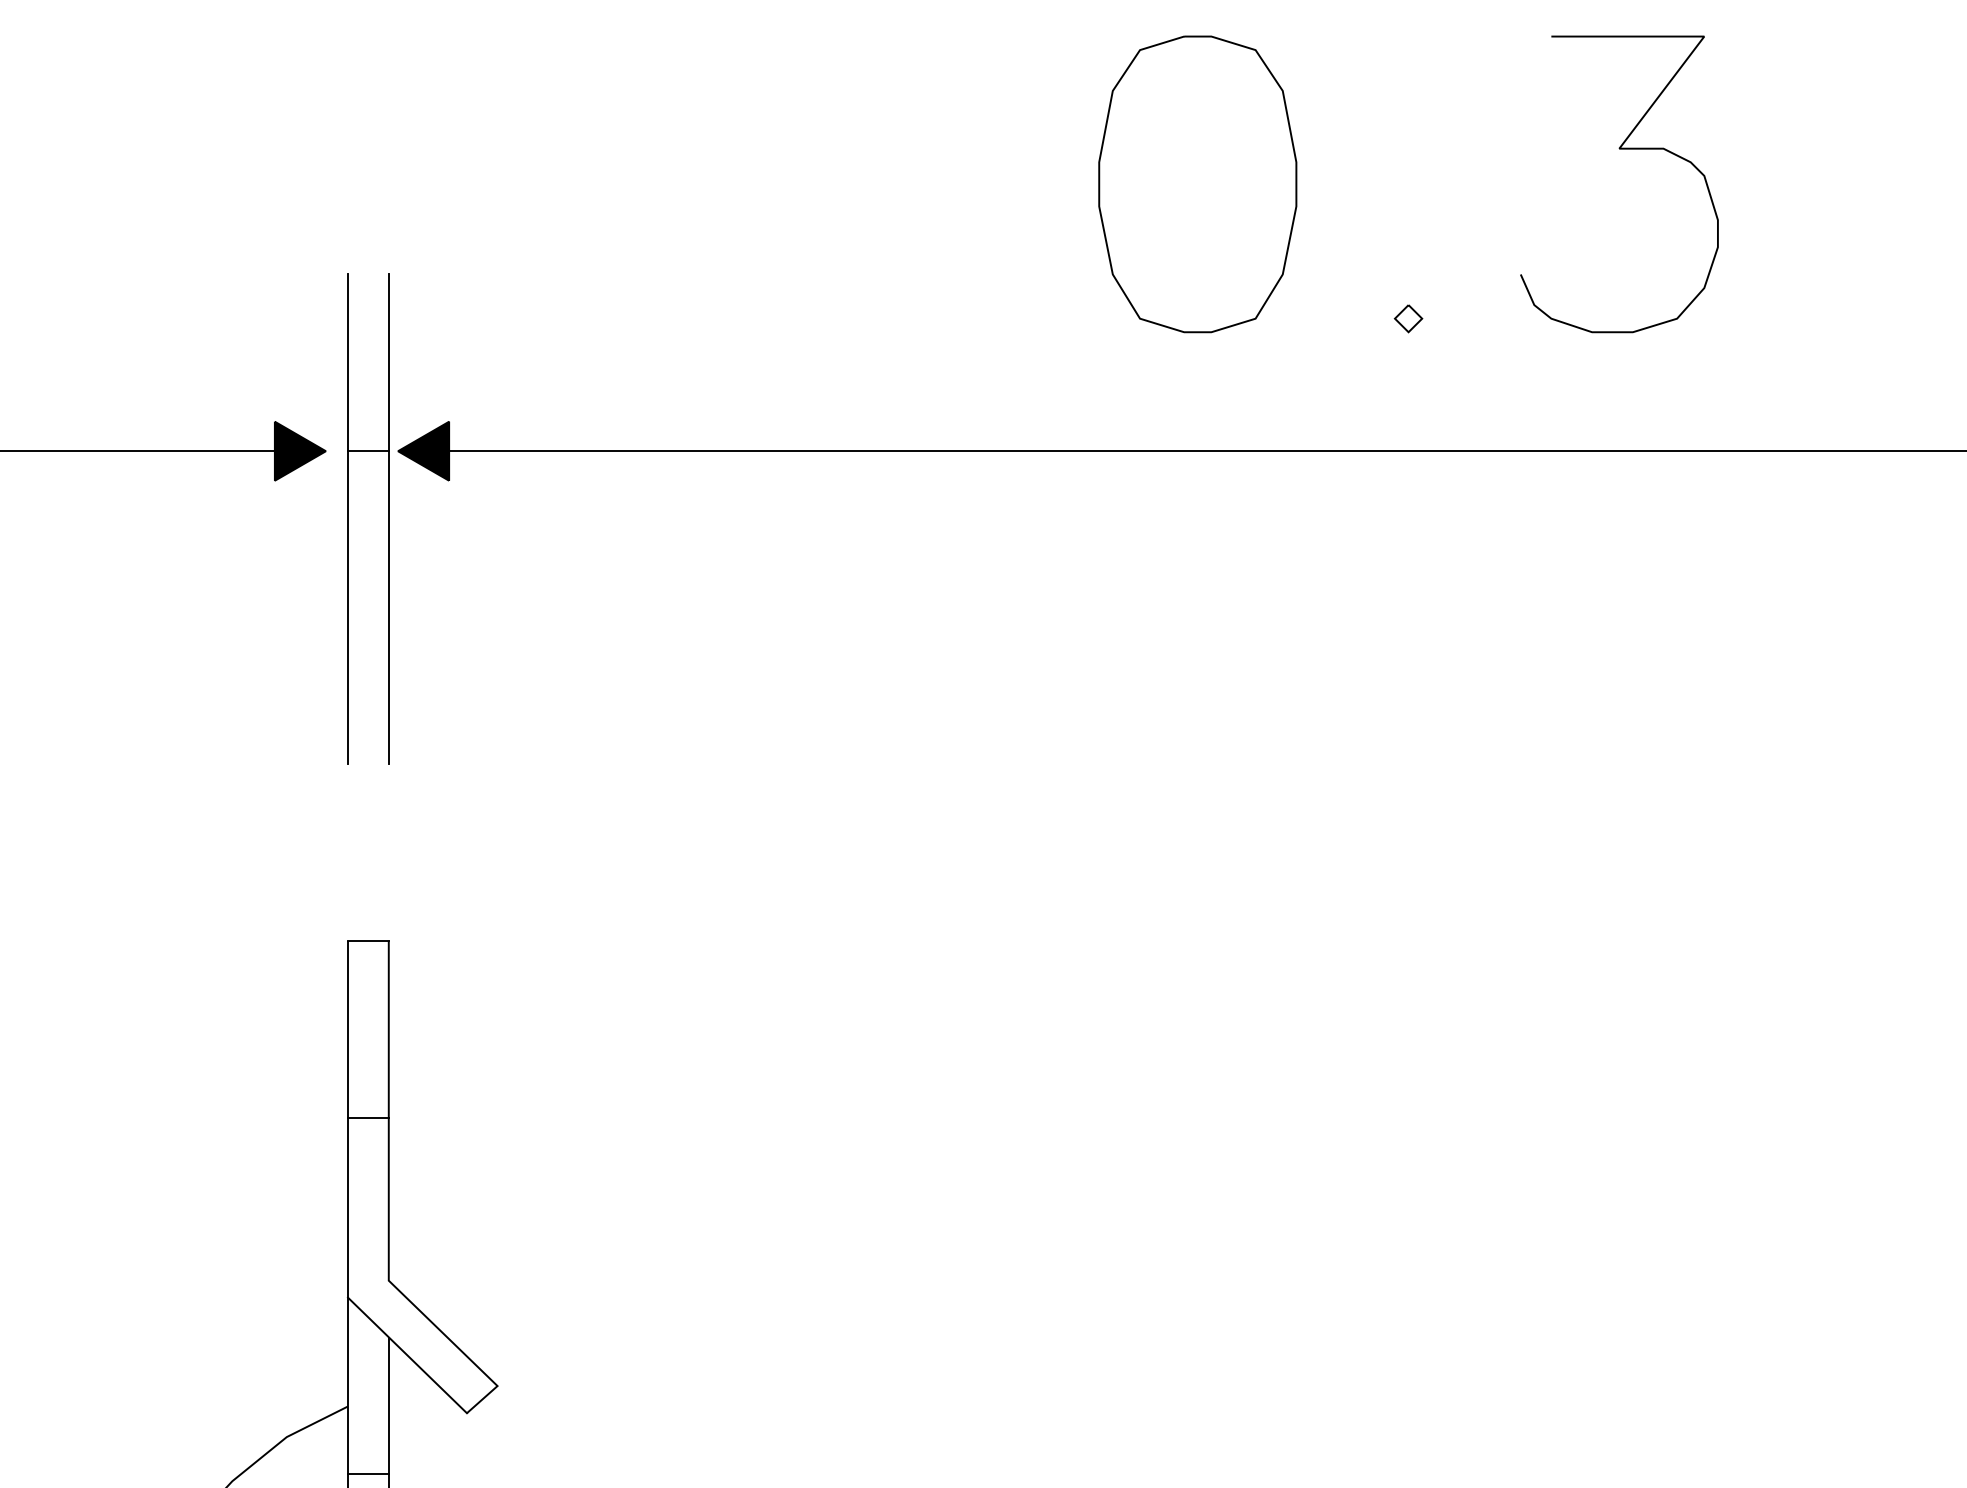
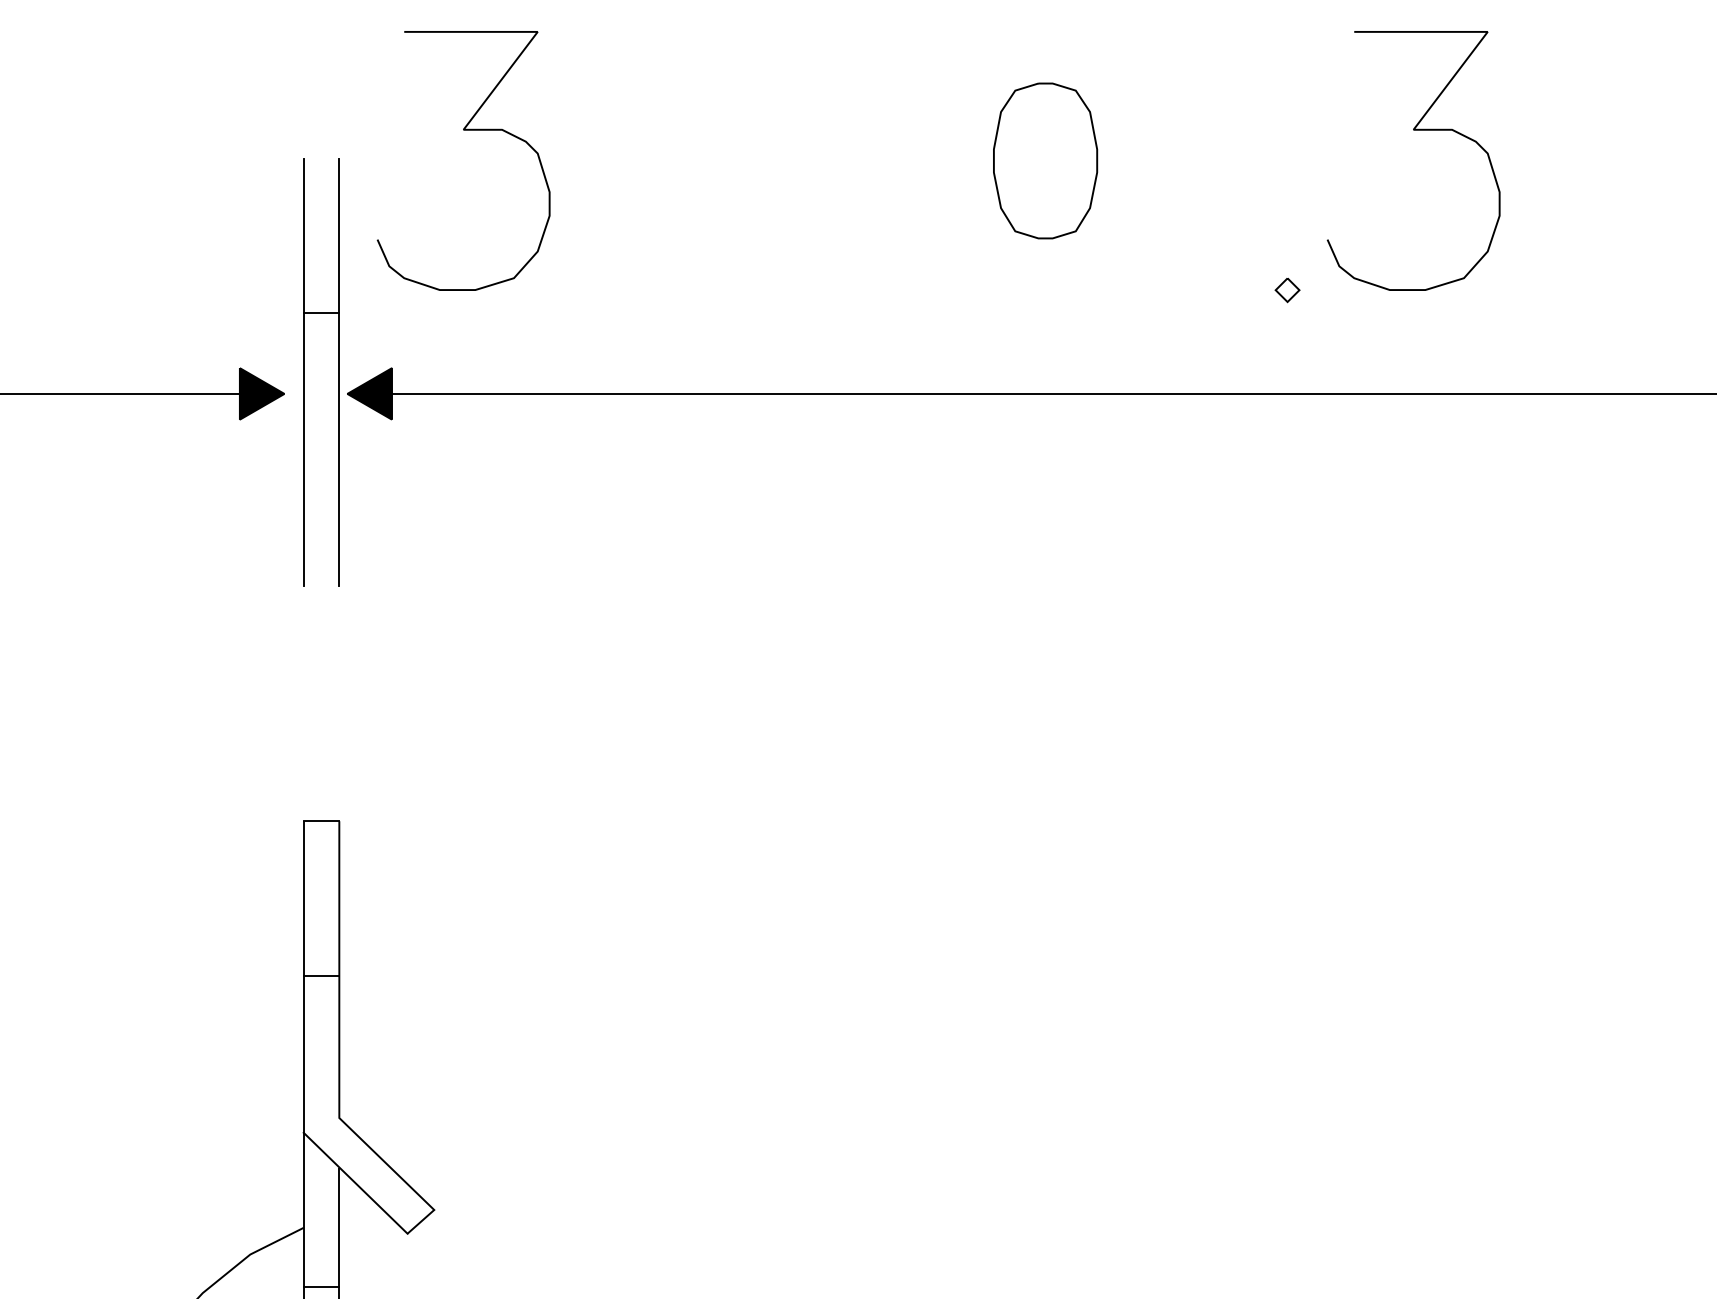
curve: (531, 149) -> (463, 130), added
part: (1197, 183) -> (1045, 160), size x0.6
part: (1408, 319) -> (1287, 290), moved
part: (348, 519) -> (304, 372), moved

